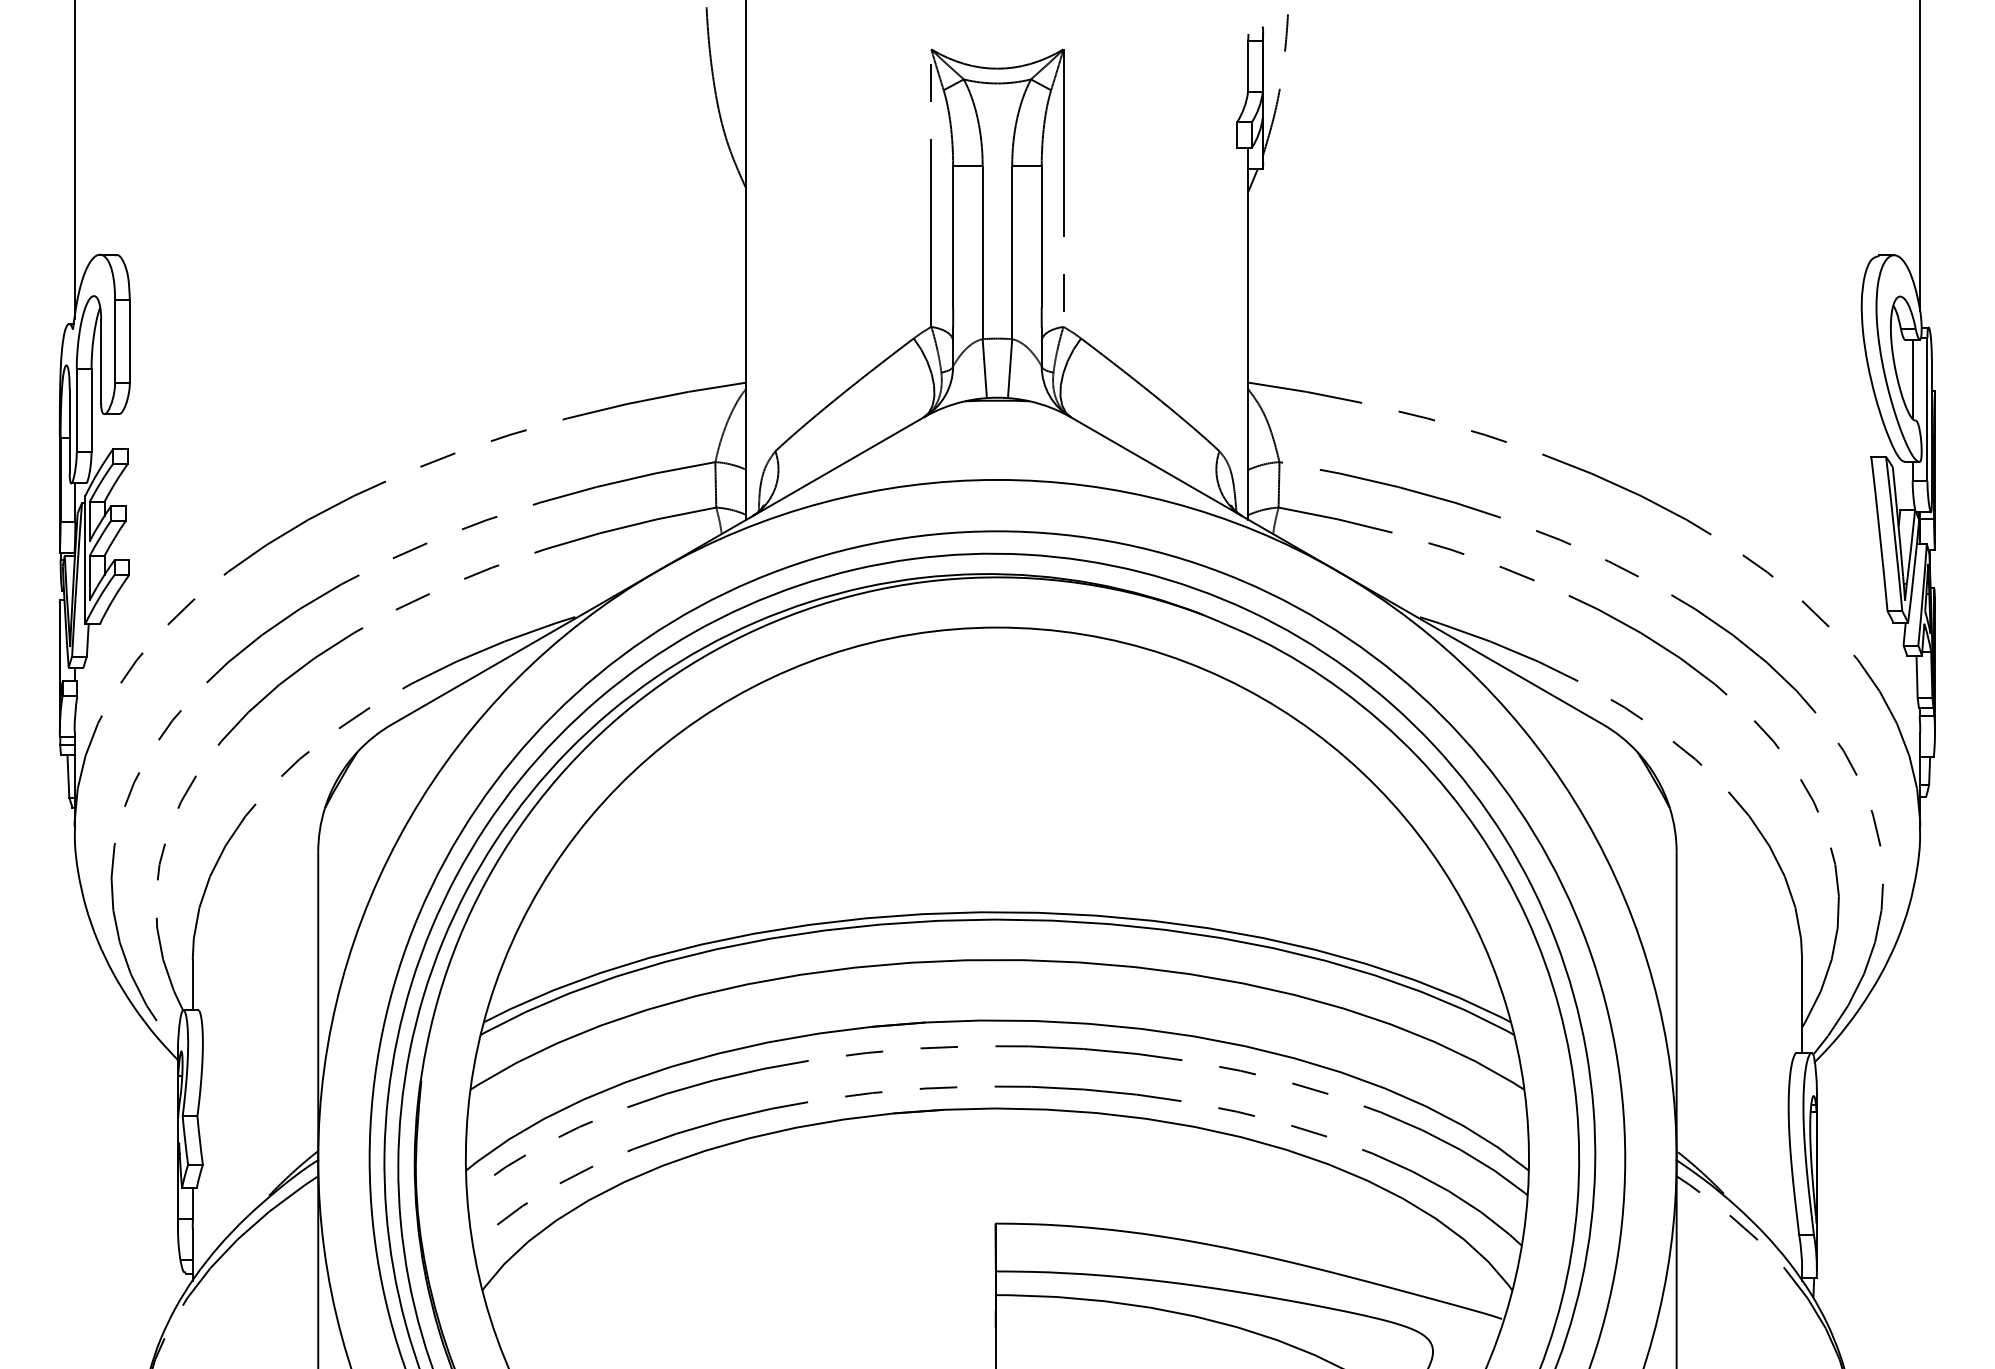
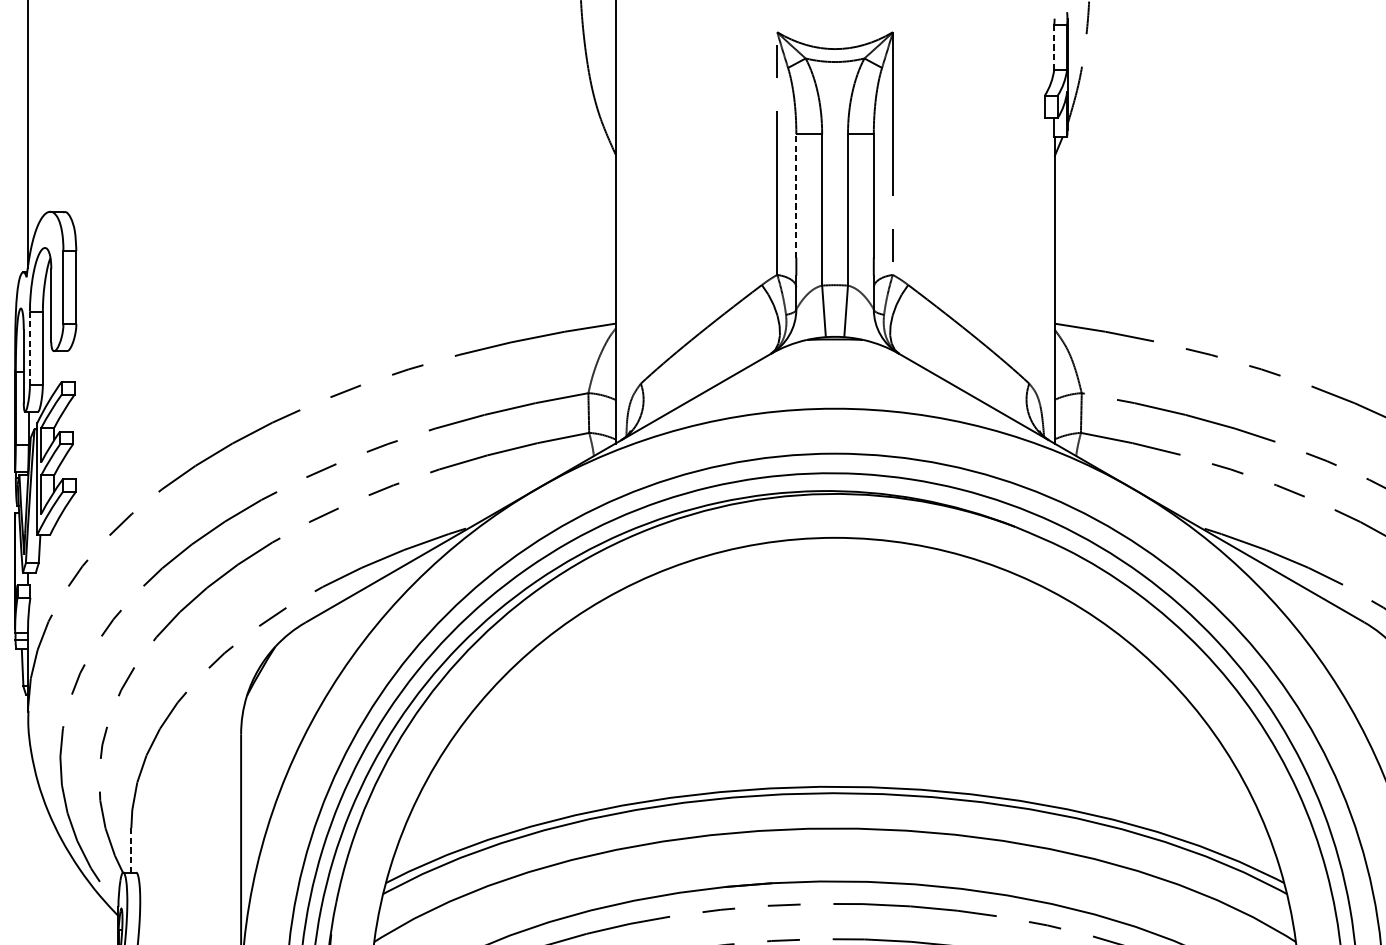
line: (1248, 66) -> (1054, 47), solid -> dashed
line: (953, 236) -> (796, 195), solid -> dashed
line: (76, 410) -> (29, 348), solid -> dashed
line: (192, 985) -> (131, 850), solid -> dashed

